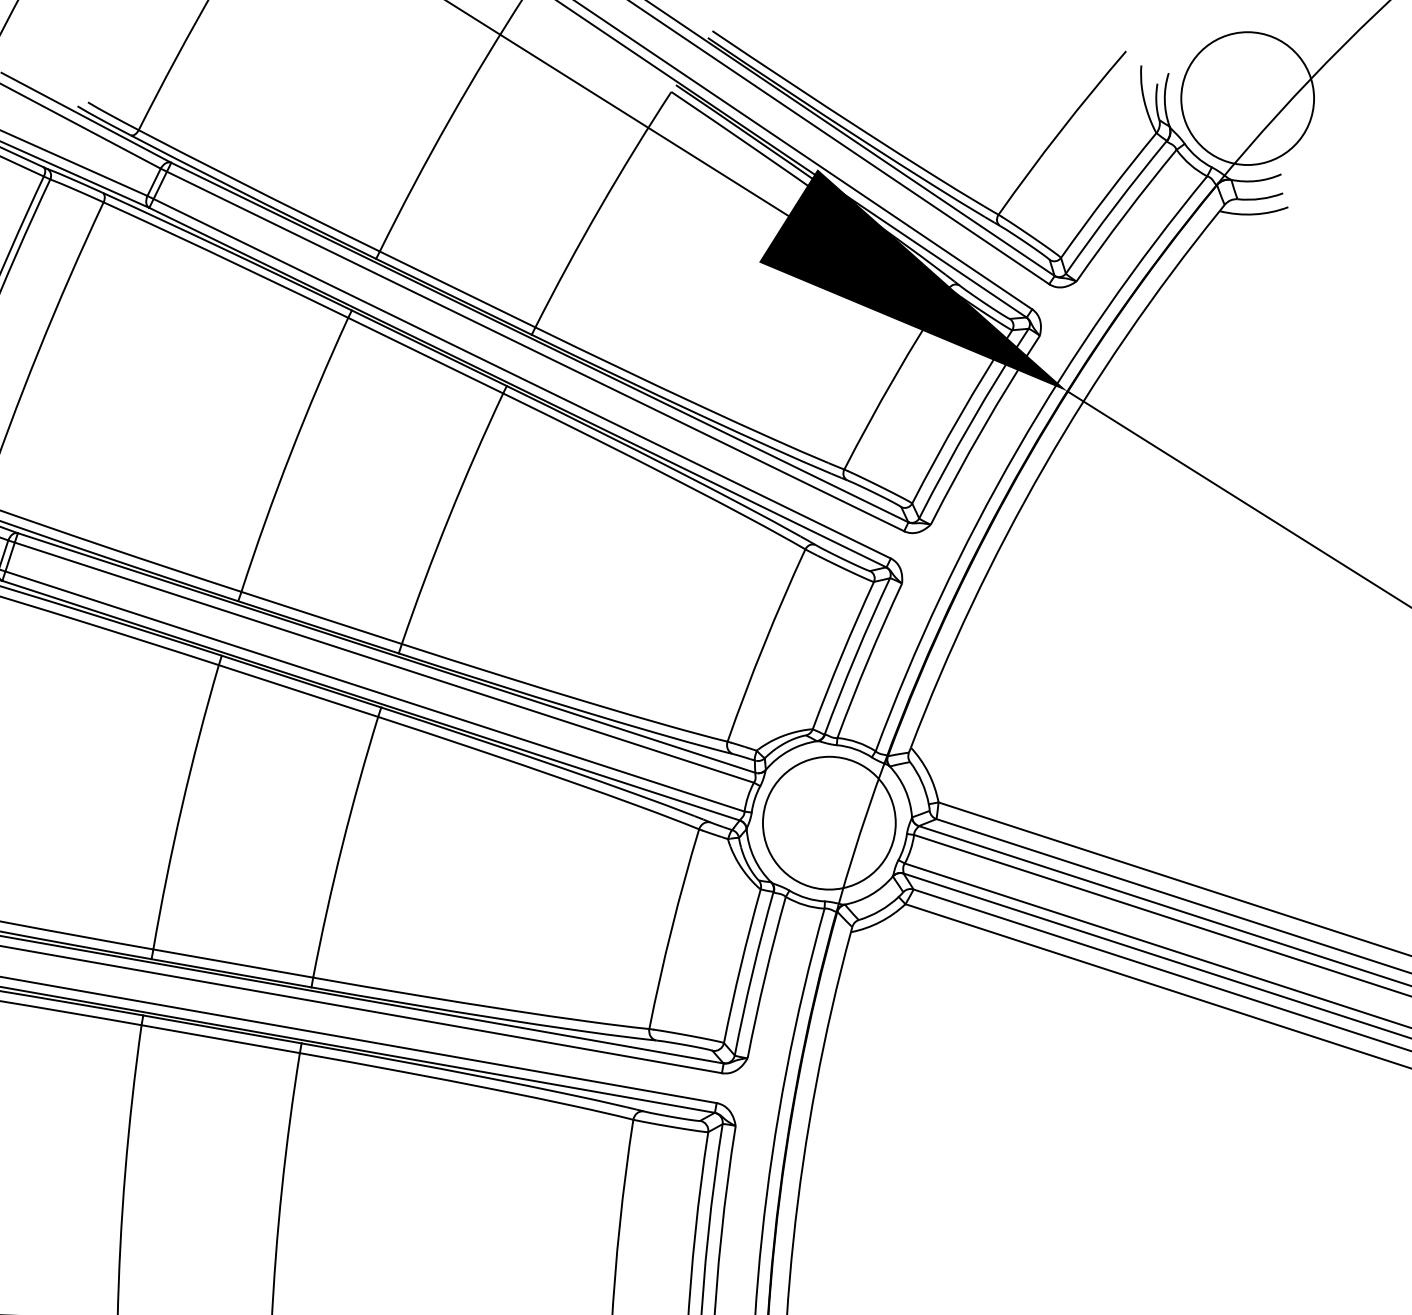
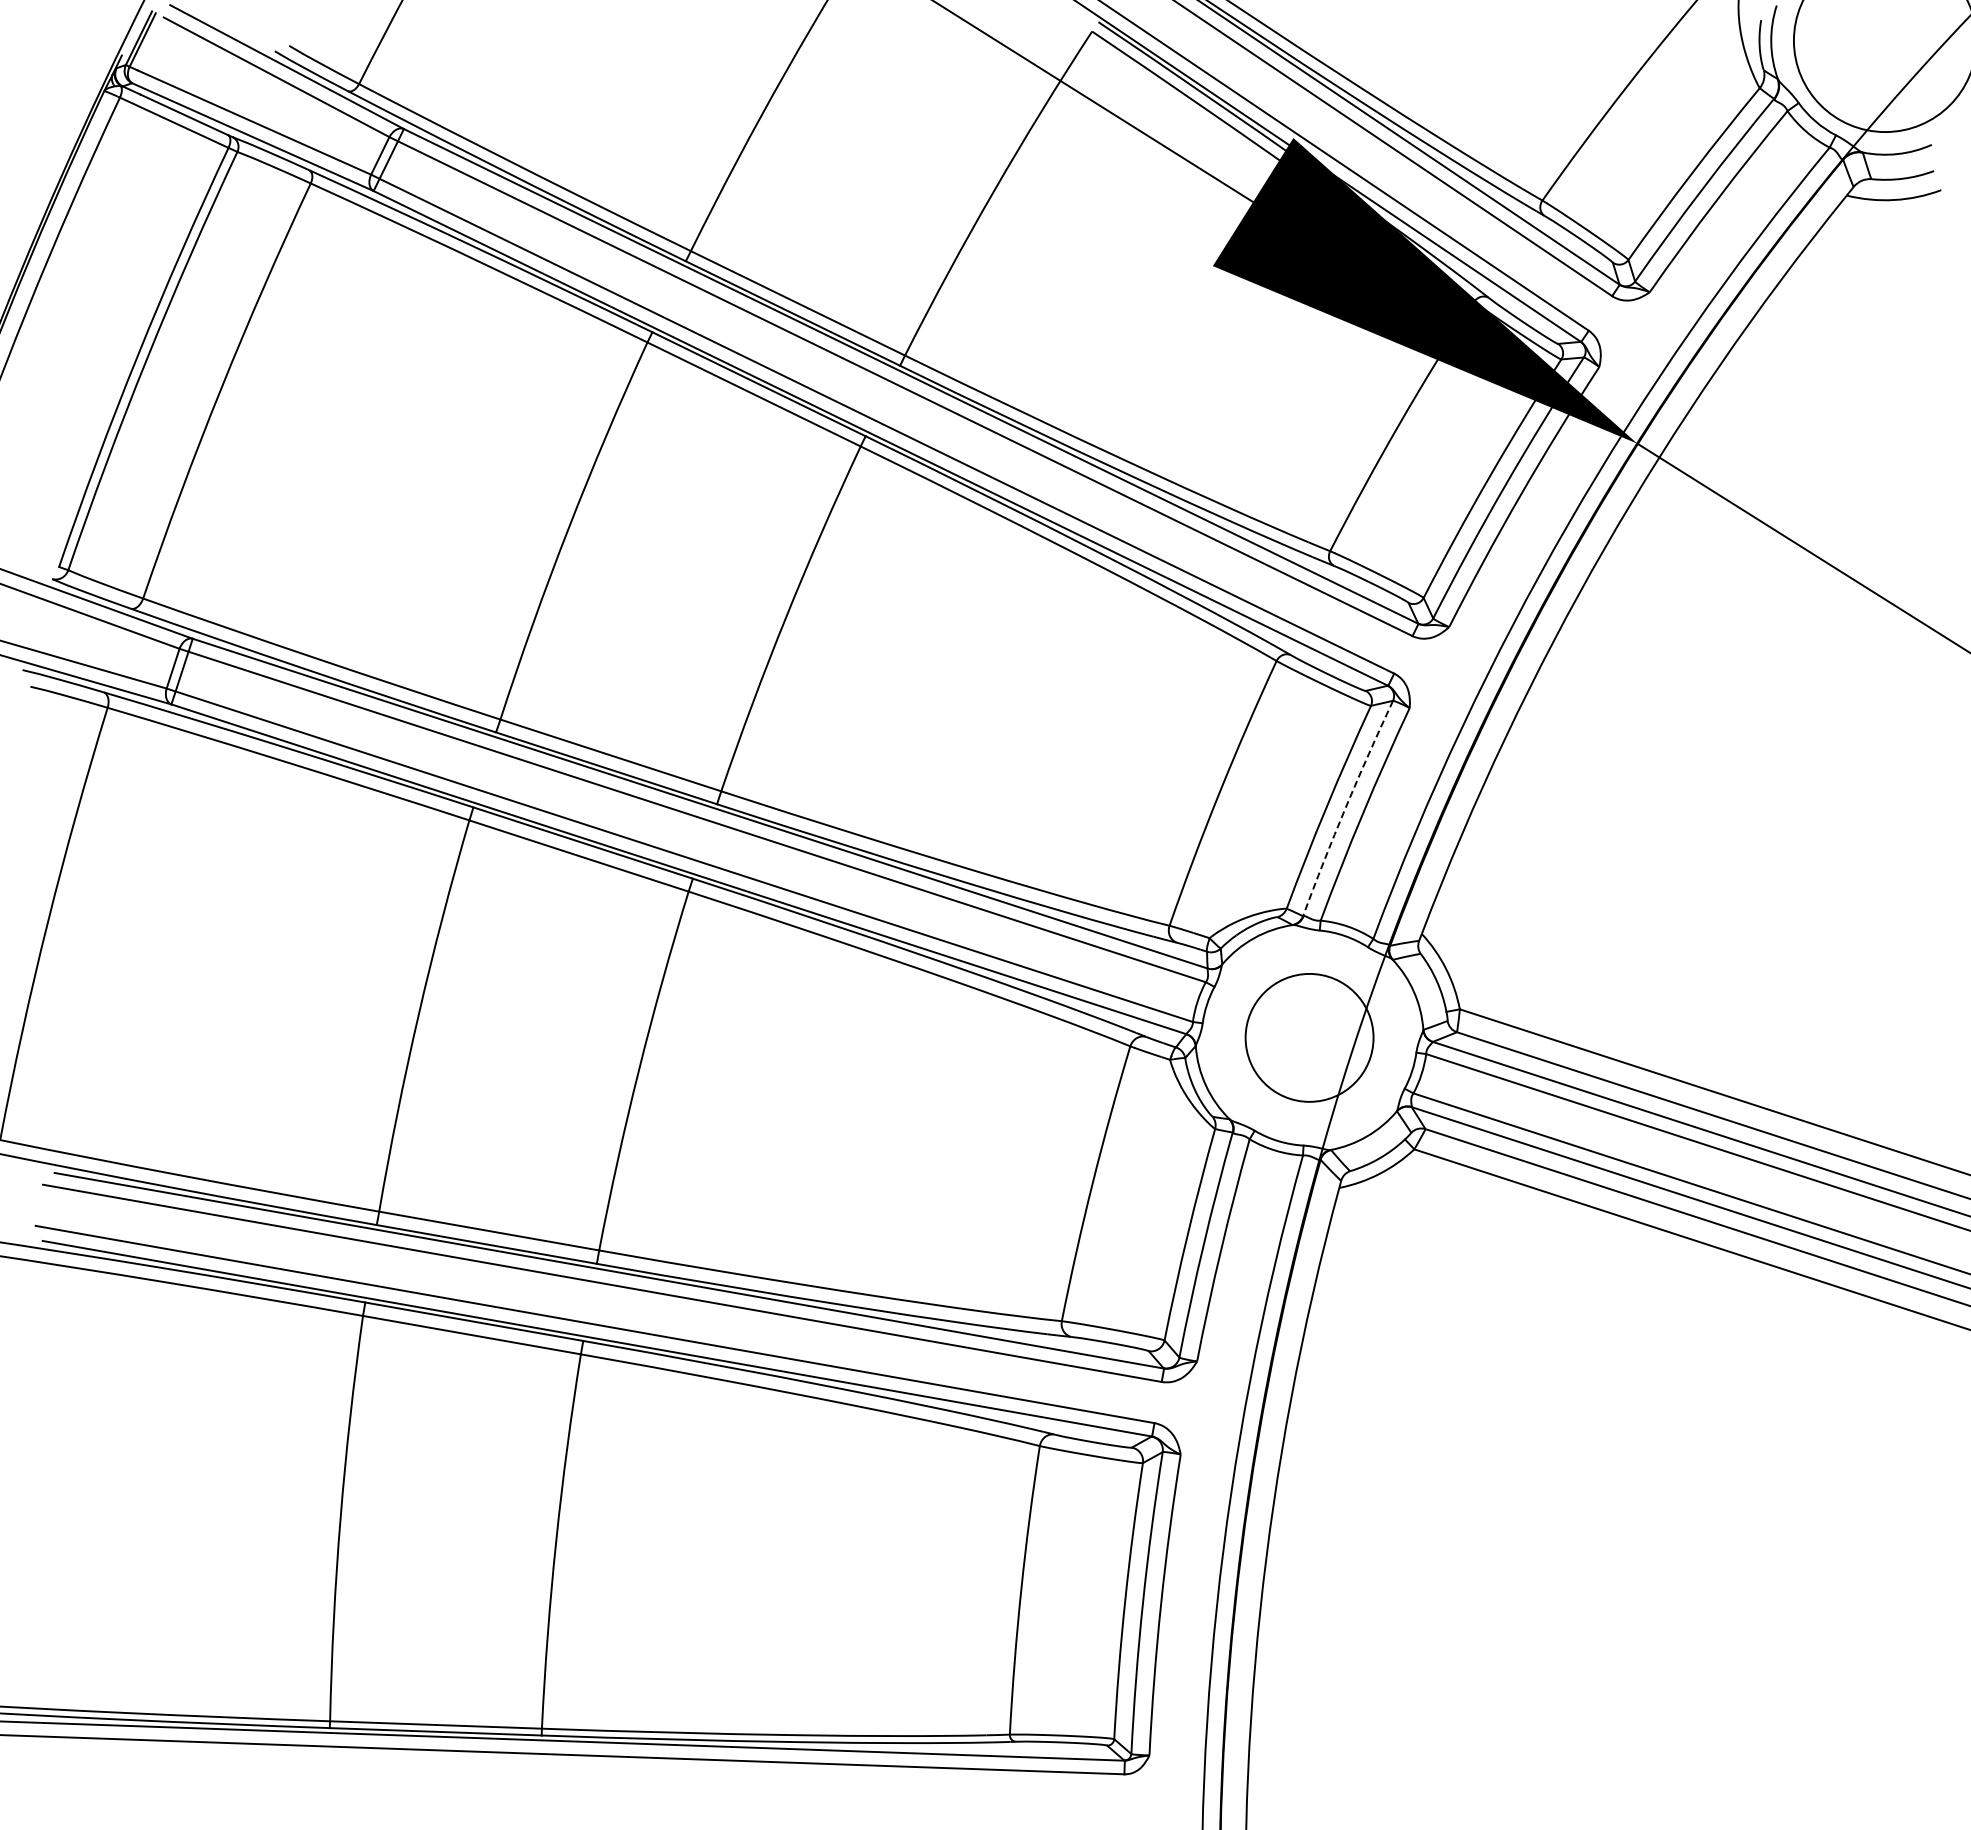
arc: (855, 655) -> (1345, 807), solid -> dashed
circle: (829, 822) -> (1309, 1037), size x0.7

